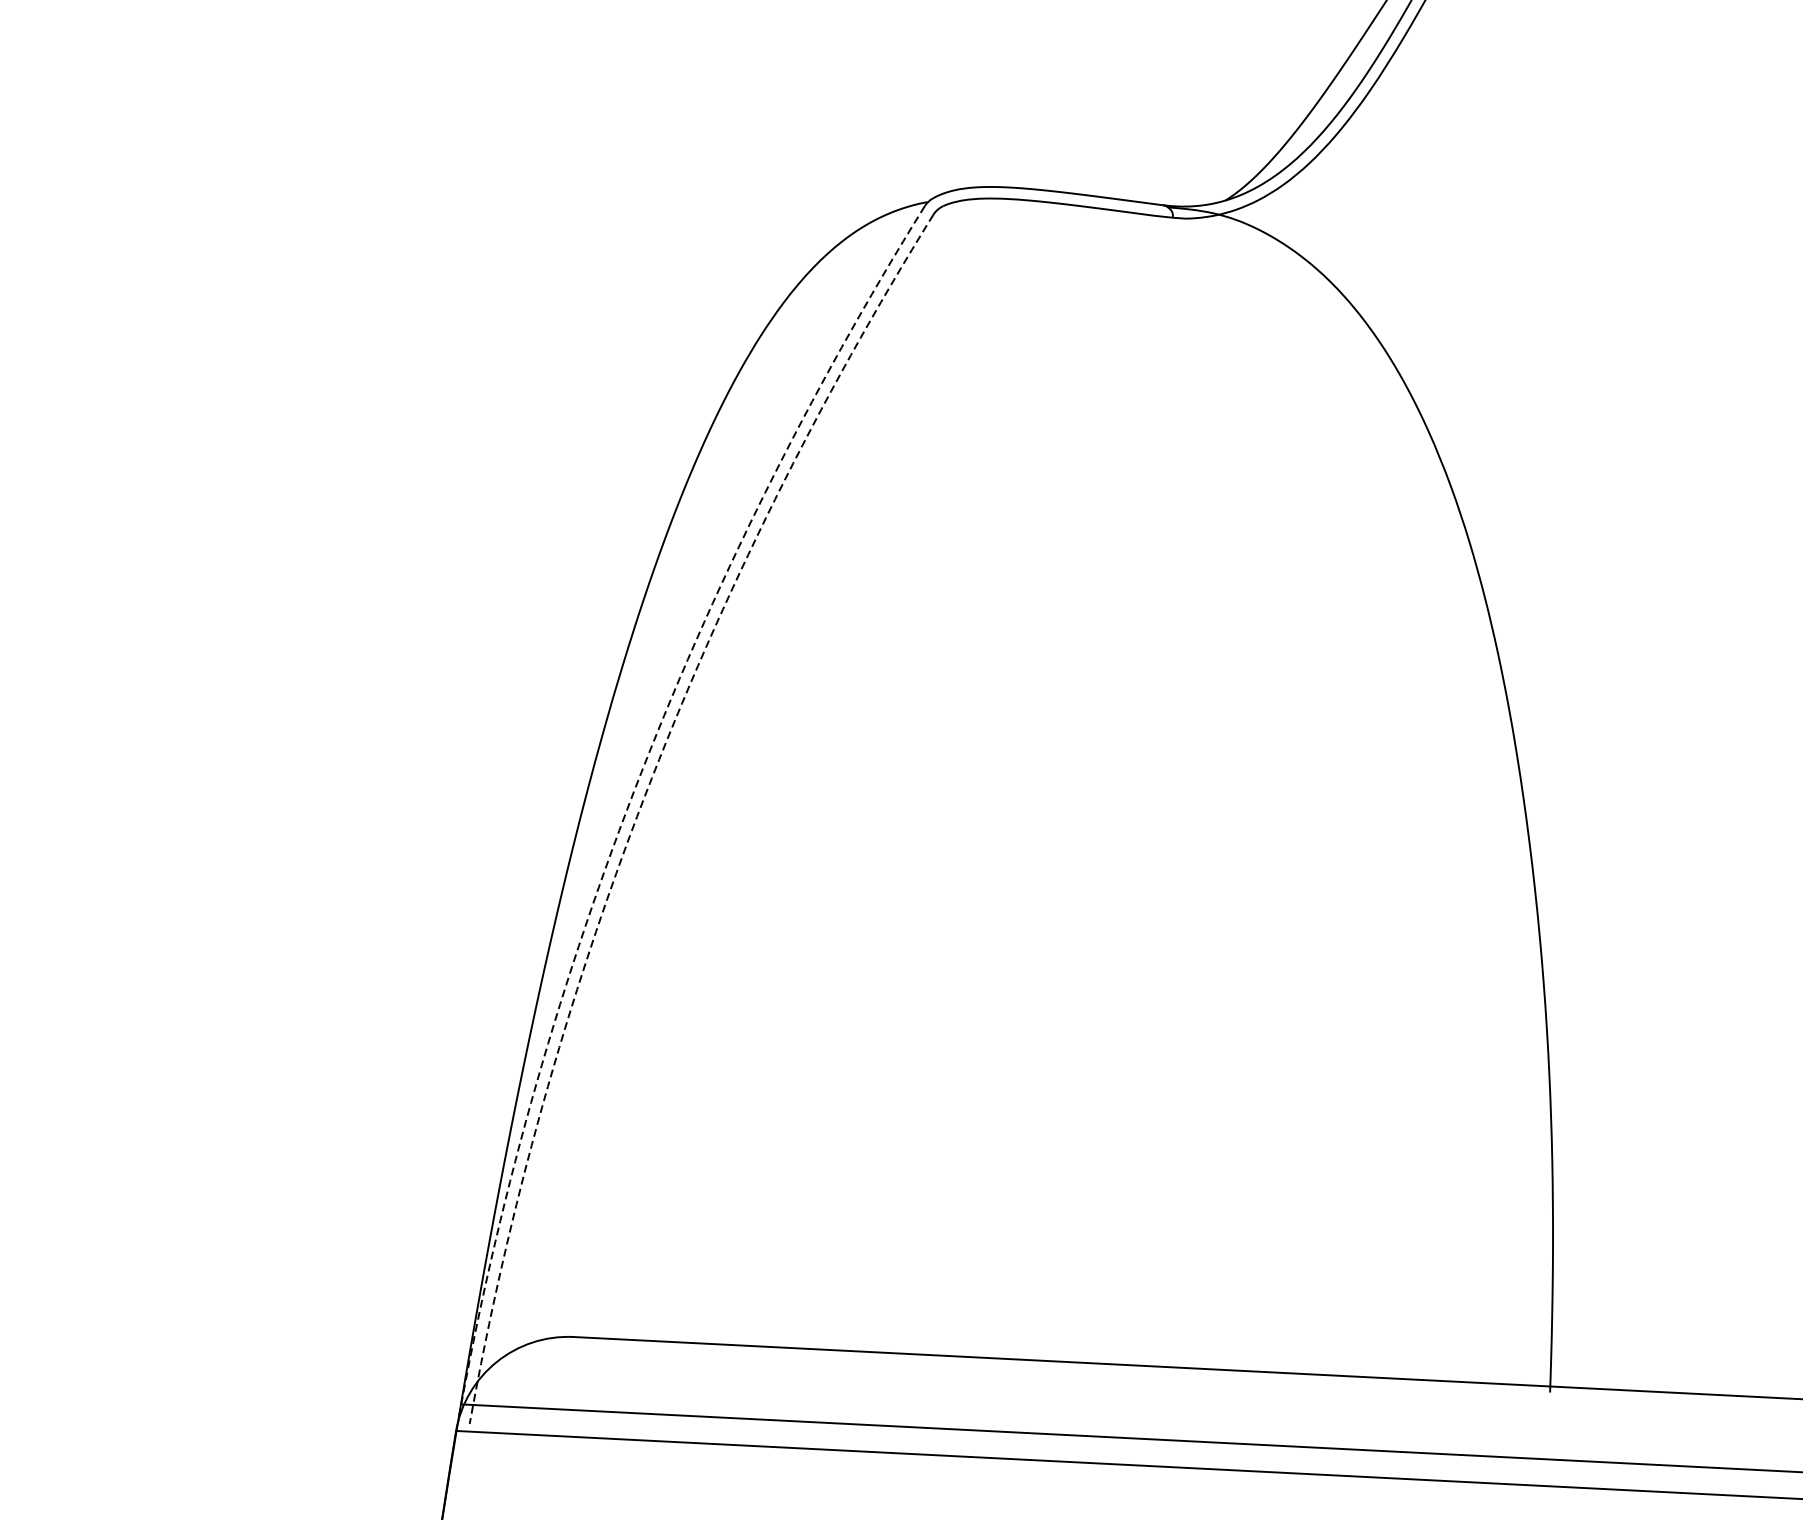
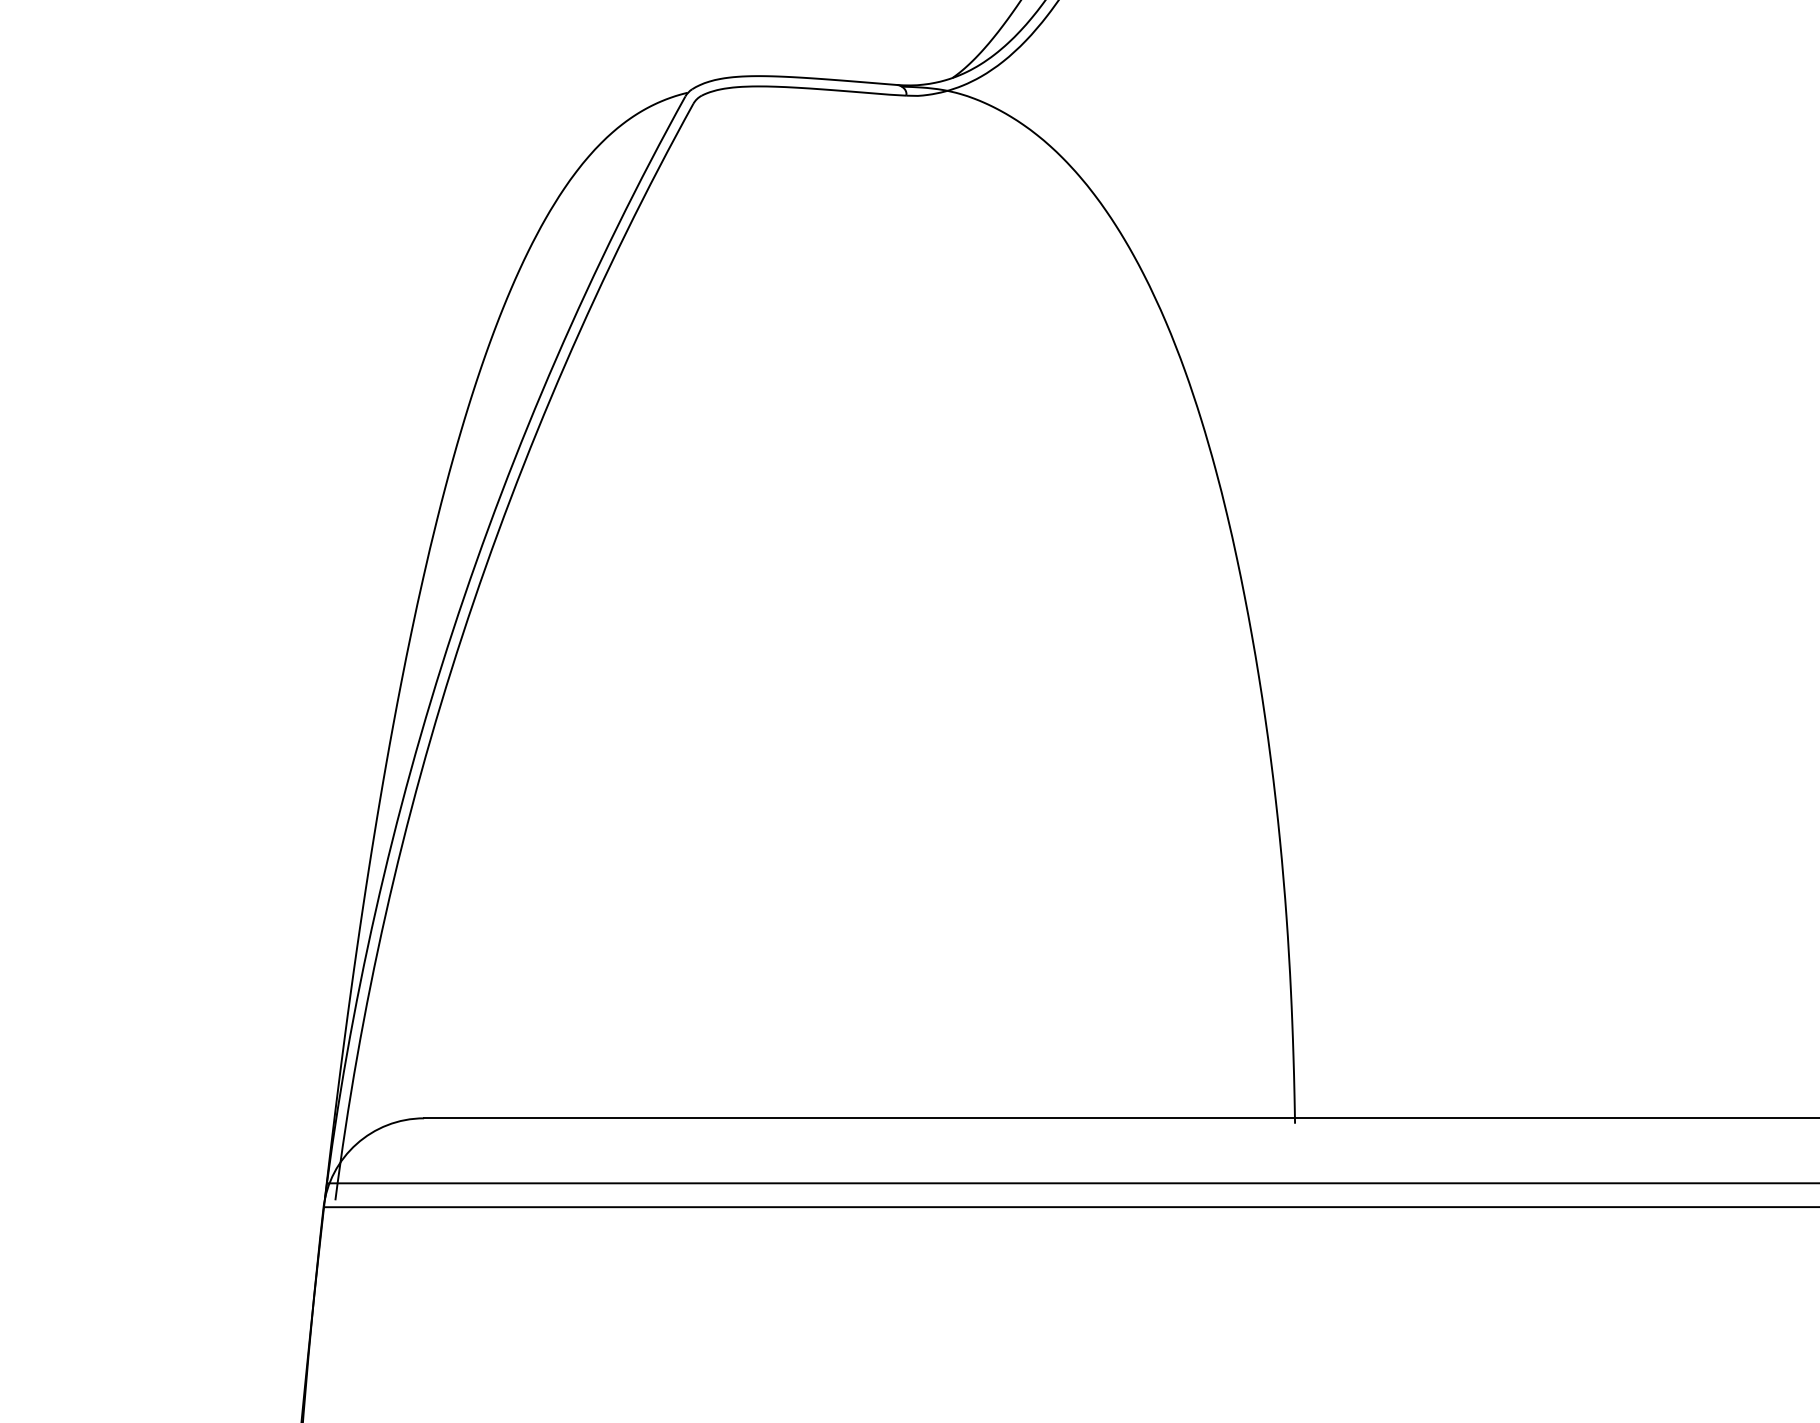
arc: (633, 791) -> (452, 630), dashed -> solid
arc: (644, 797) -> (462, 635), dashed -> solid

